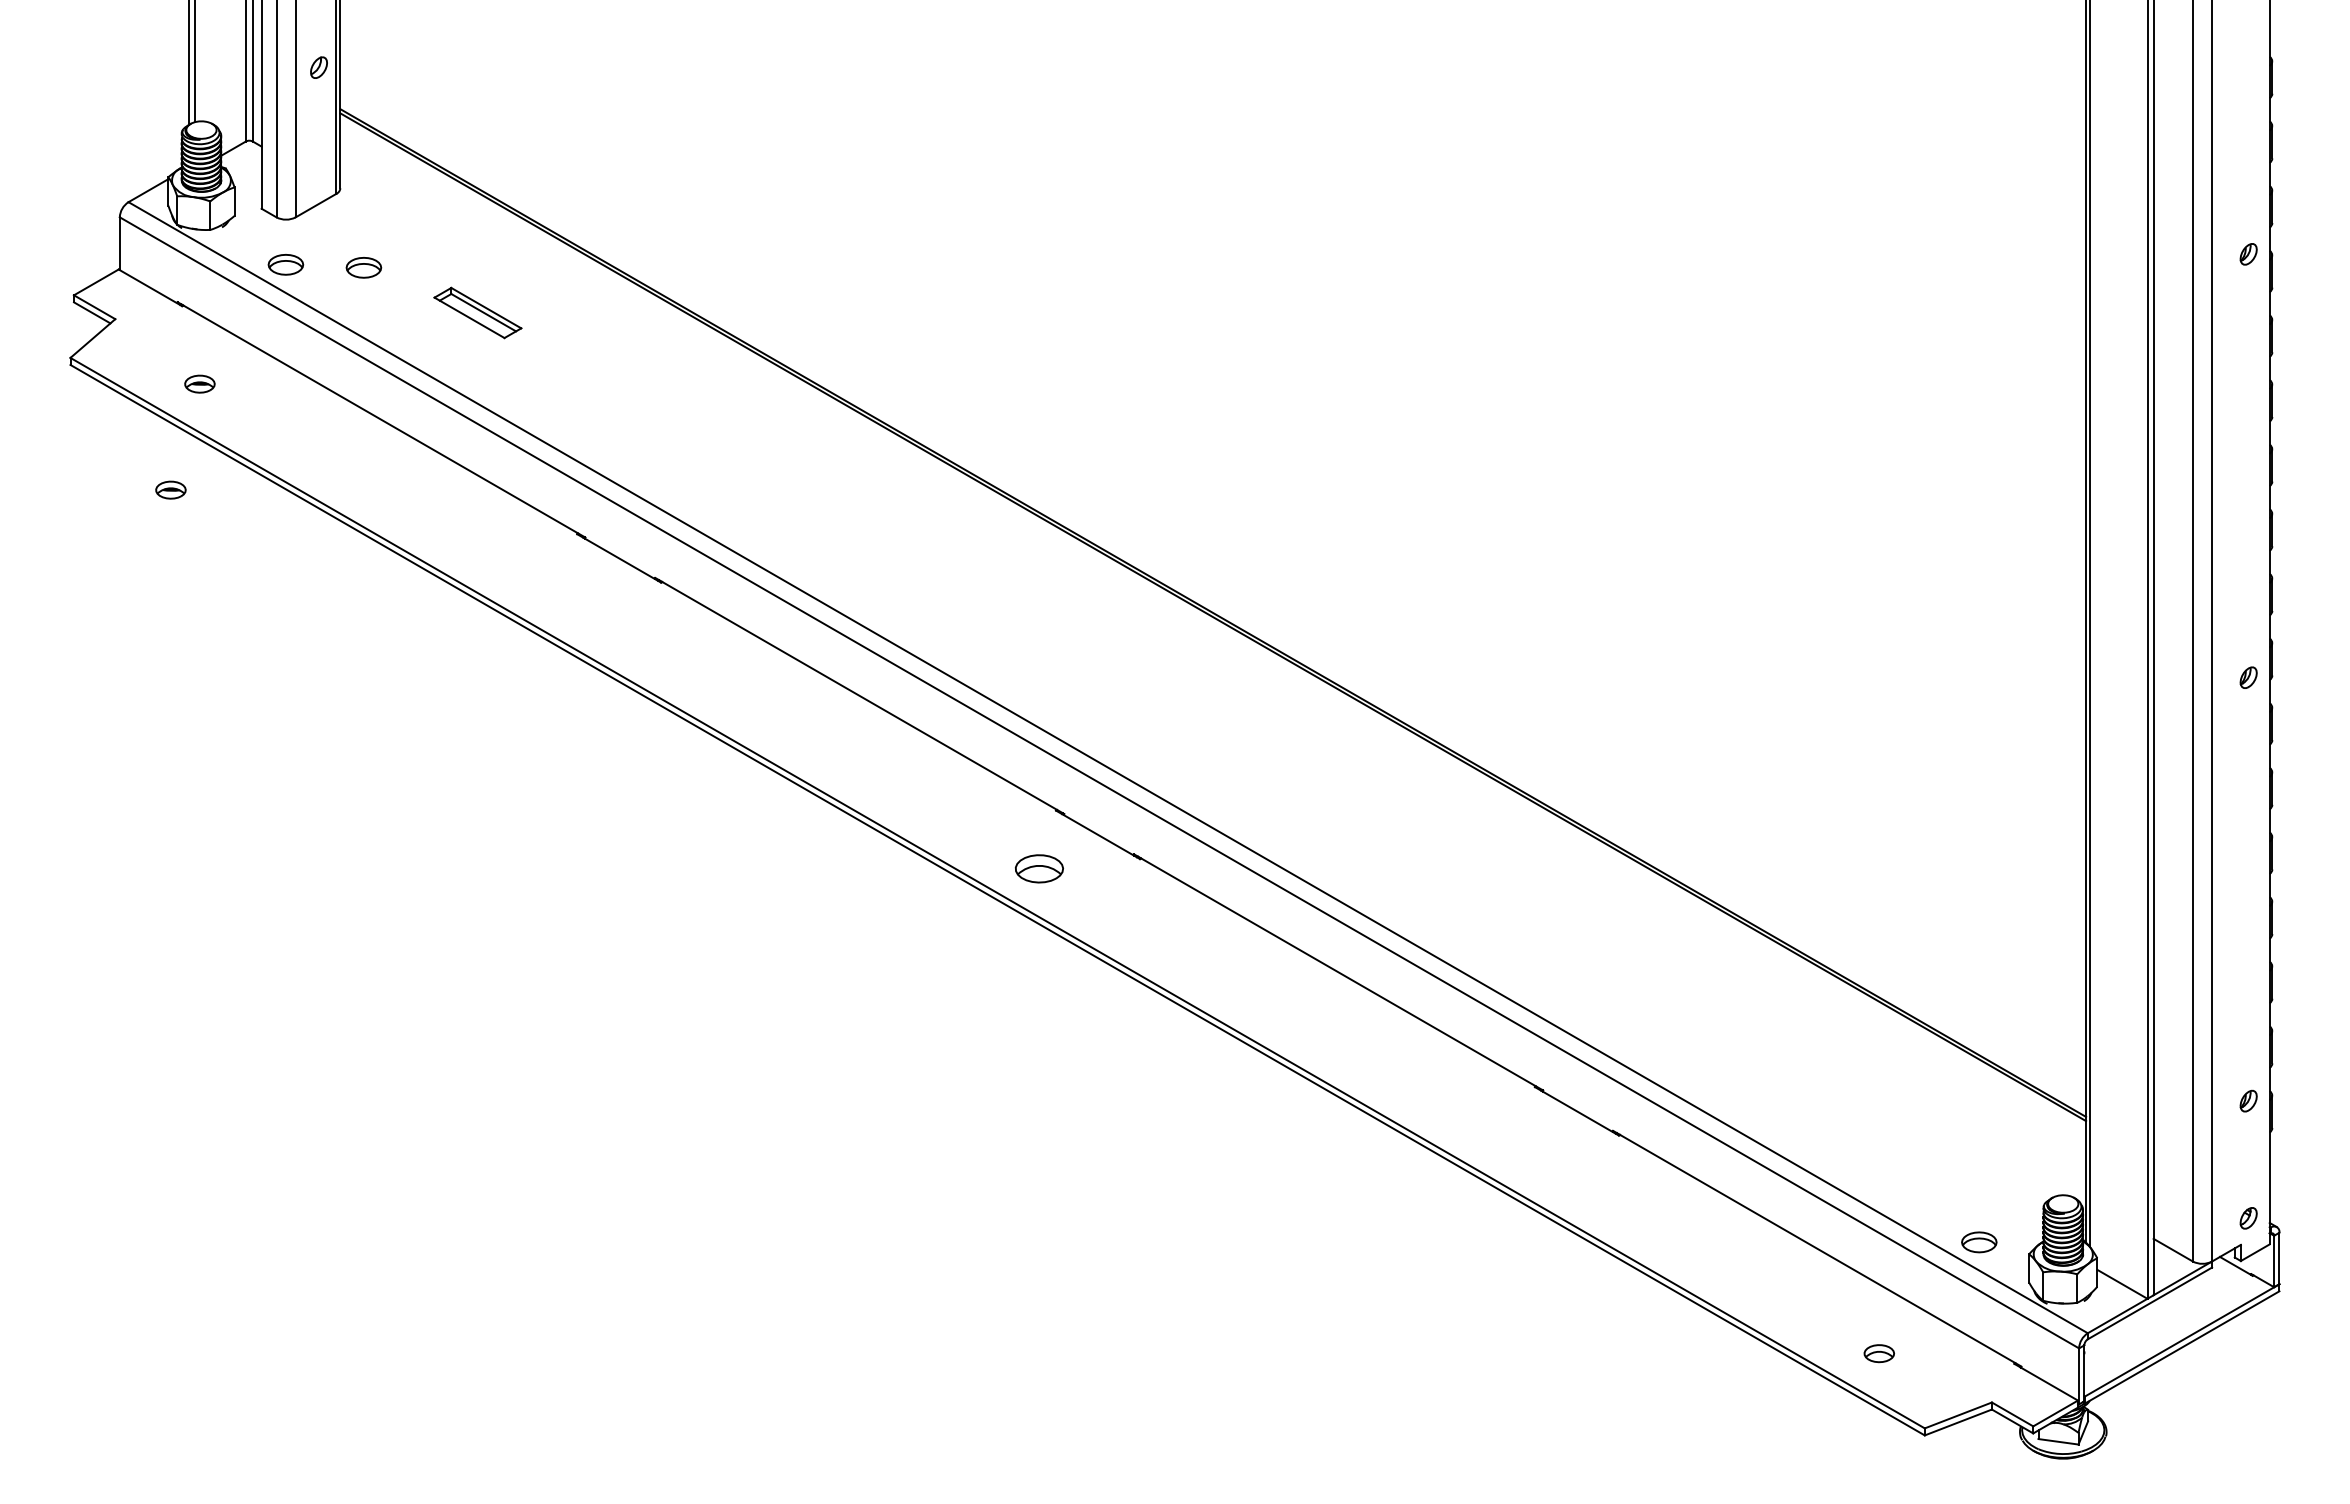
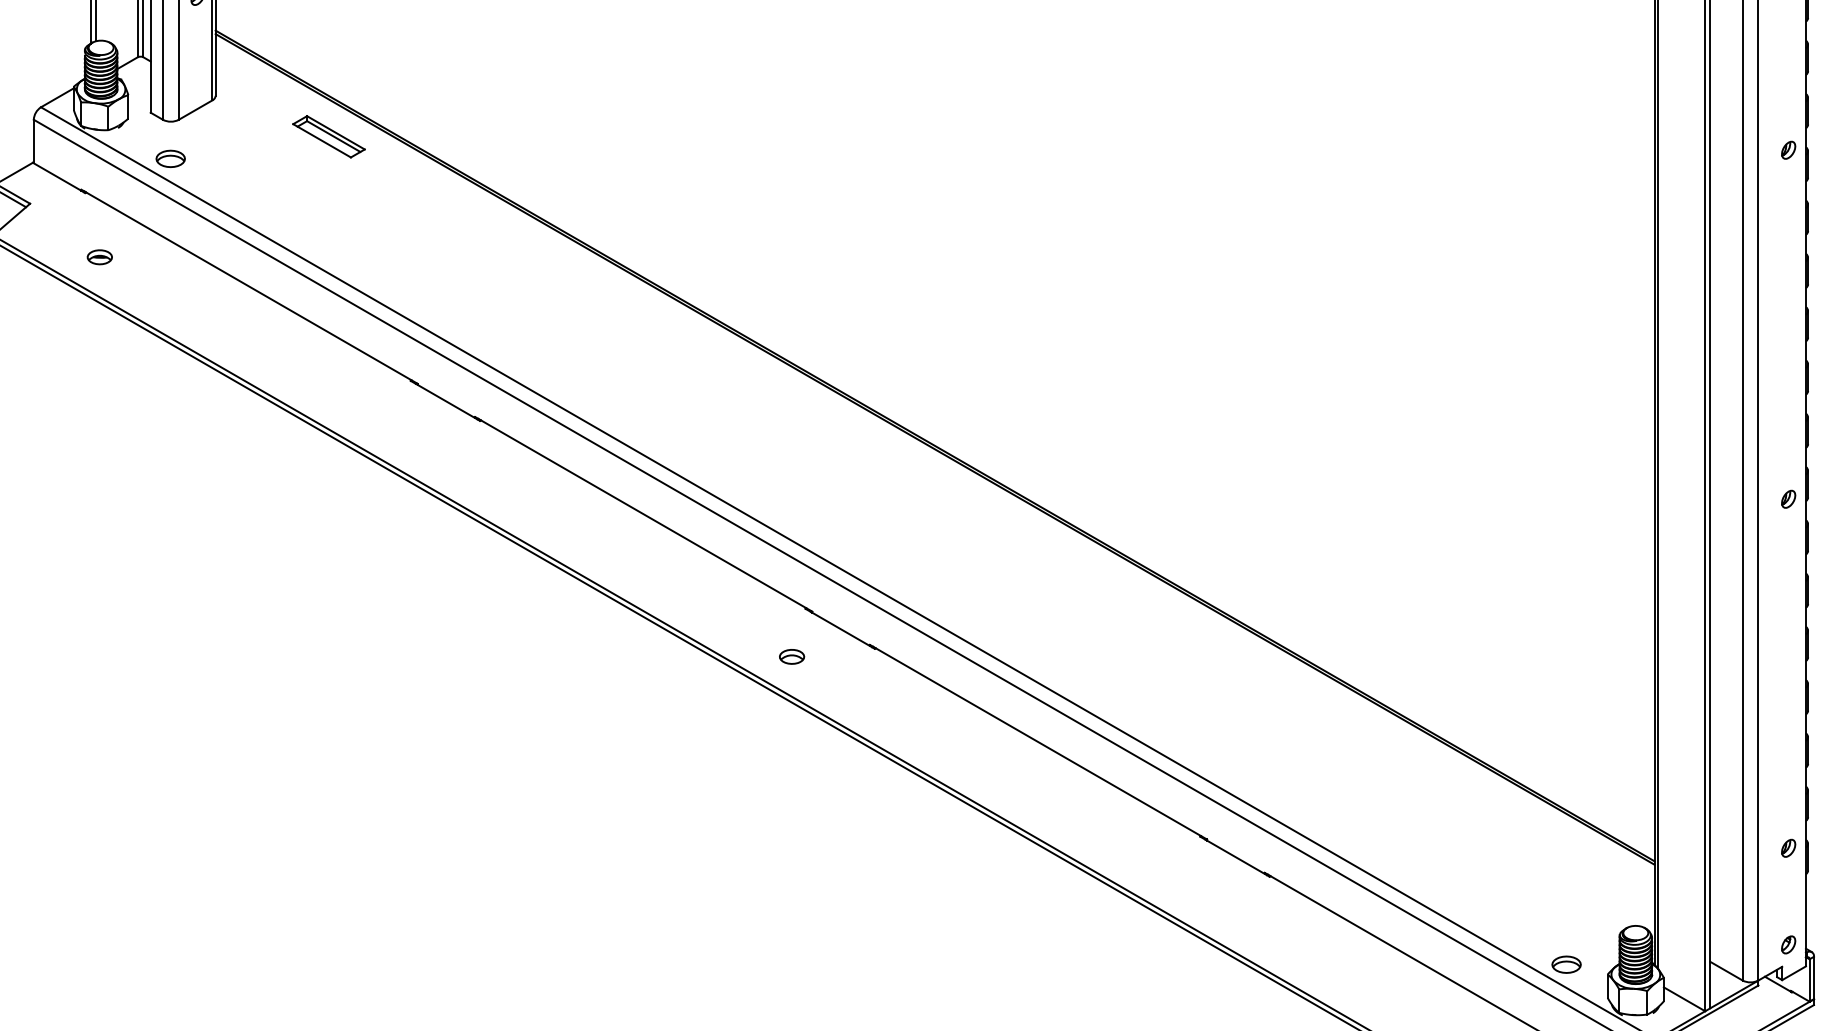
part: (363, 267) -> (234, 161), removed
part: (477, 312) -> (328, 136), moved
part: (170, 489) -> (75, 344), removed
part: (1039, 868) -> (791, 656), size x0.62

